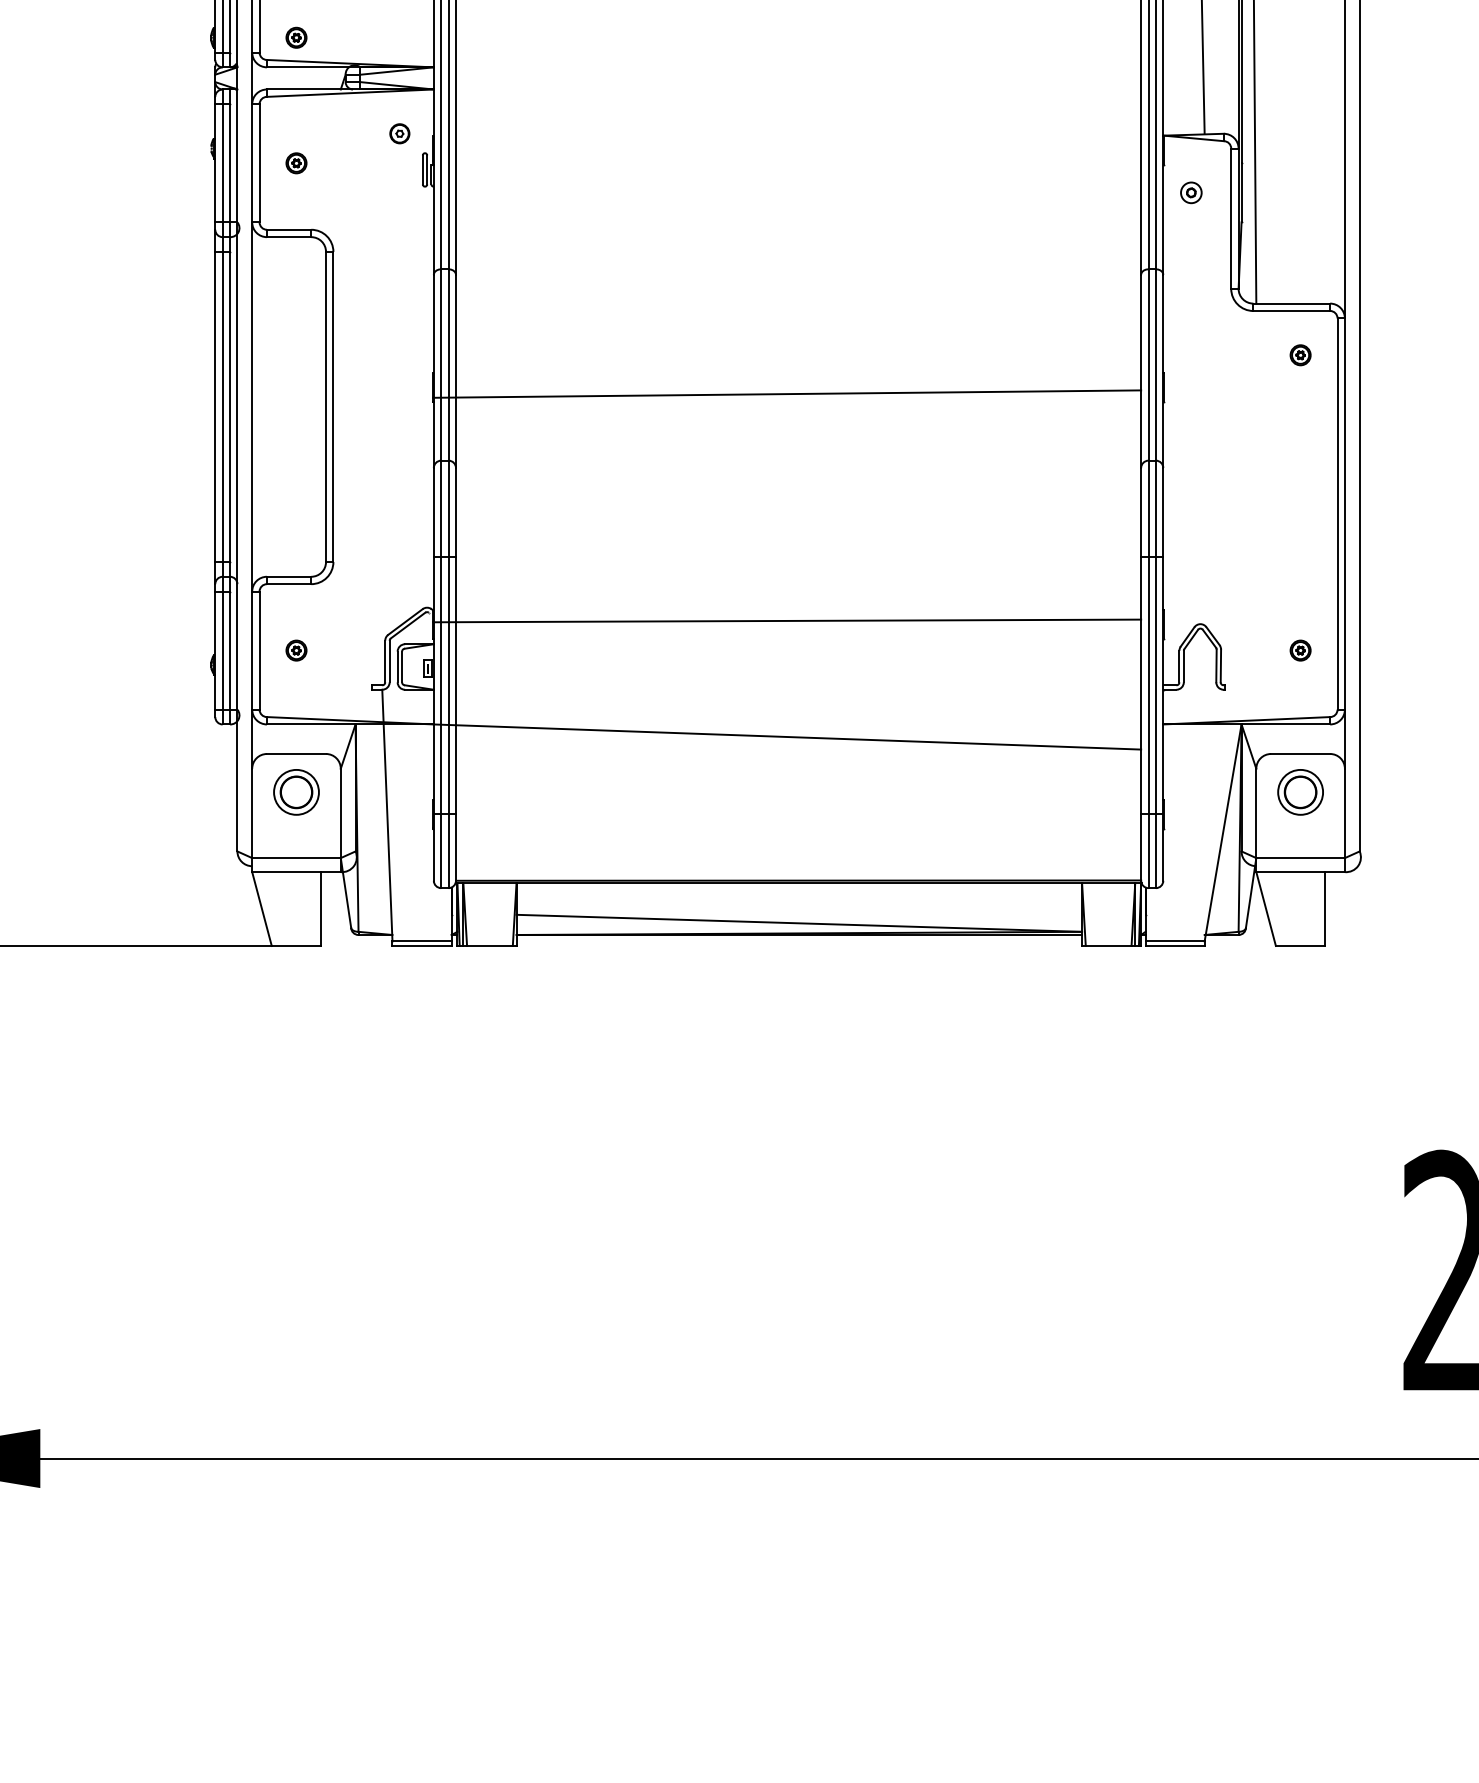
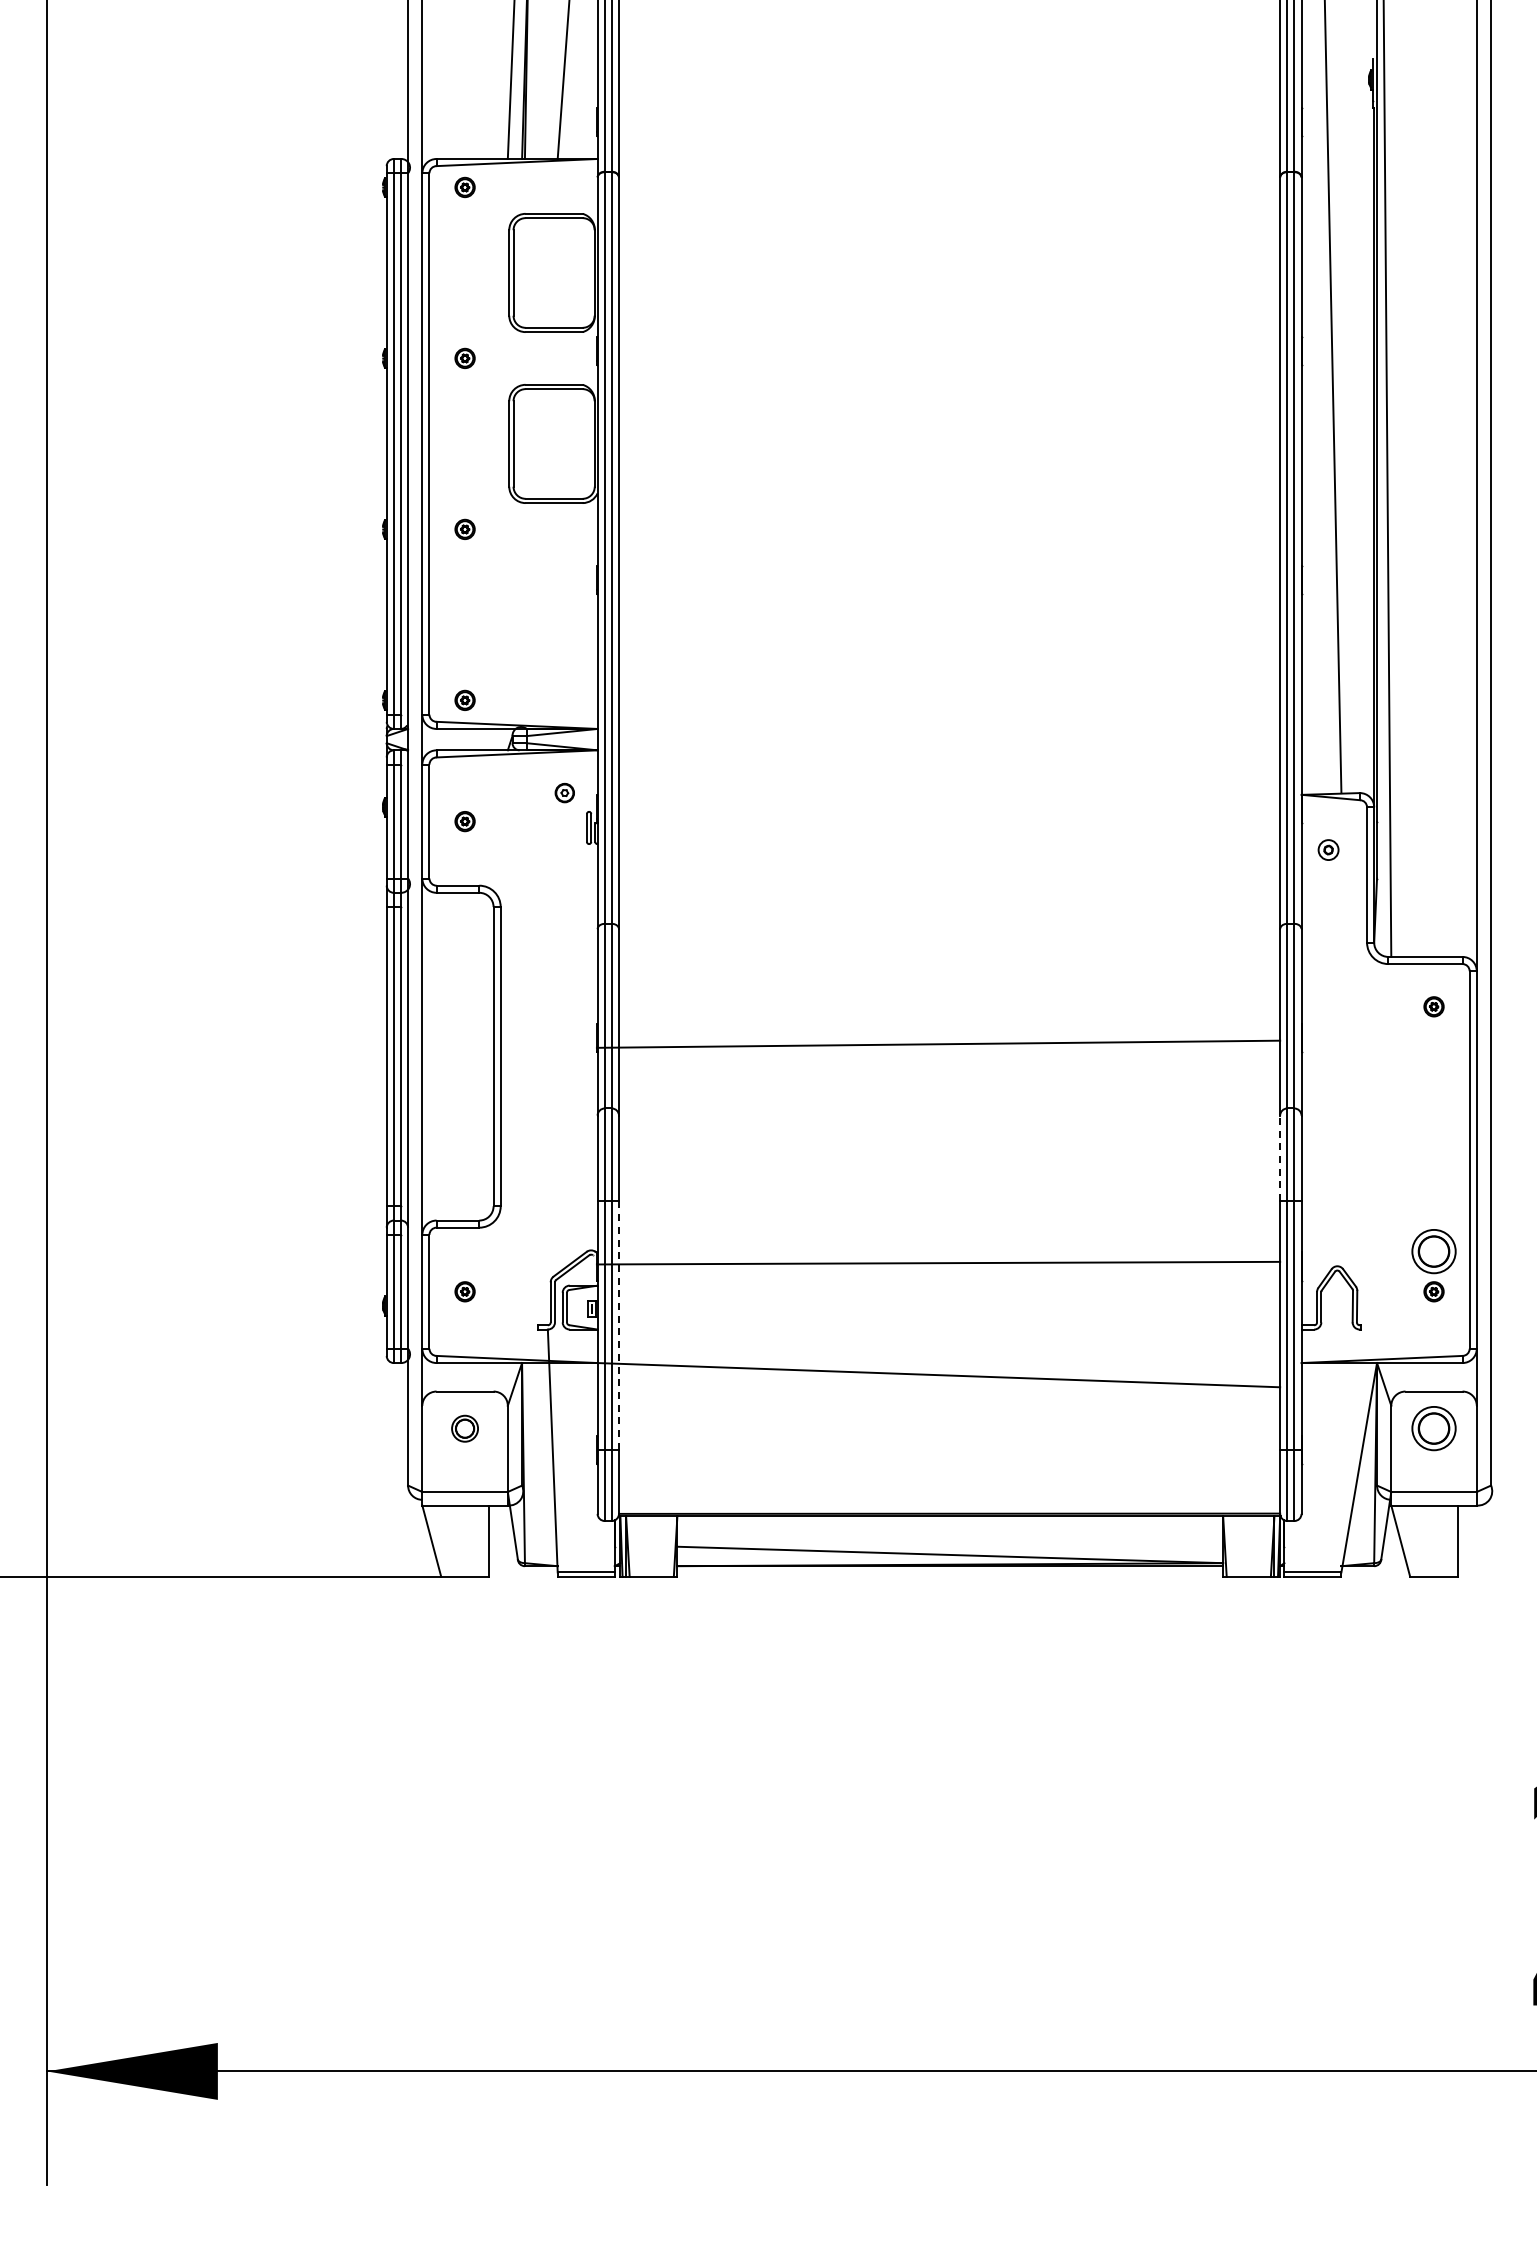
line: (1141, 512) -> (1280, 1158), solid -> dashed
part: (1300, 608) -> (1433, 1251), added
line: (455, 684) -> (618, 1324), solid -> dashed
part: (295, 792) -> (464, 1428), size x0.6

